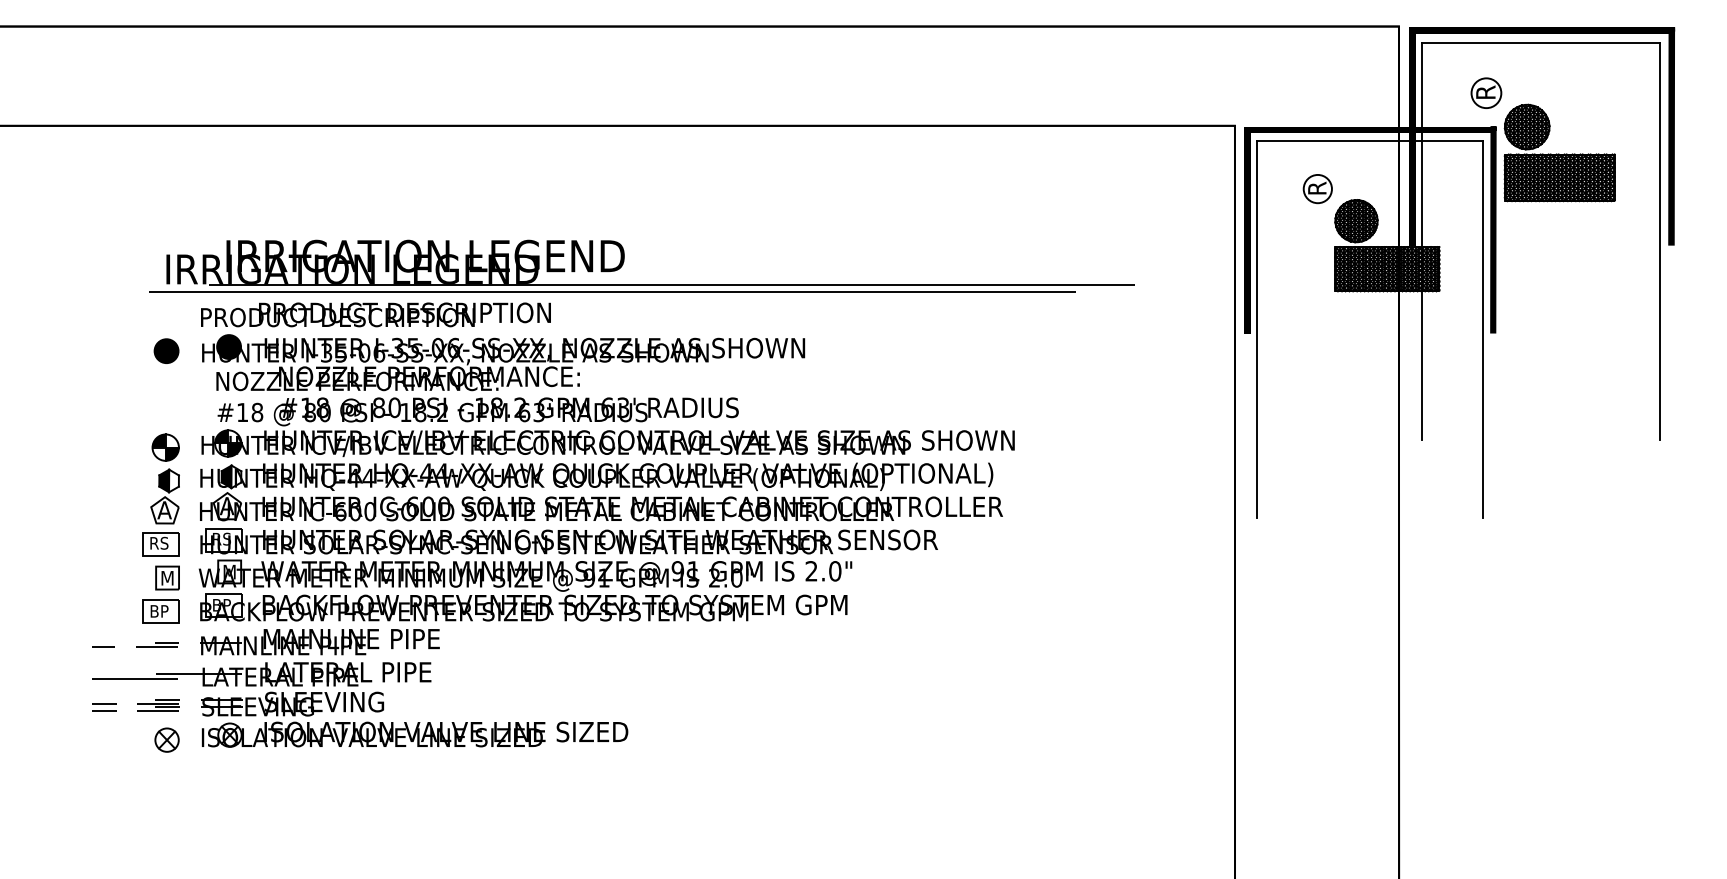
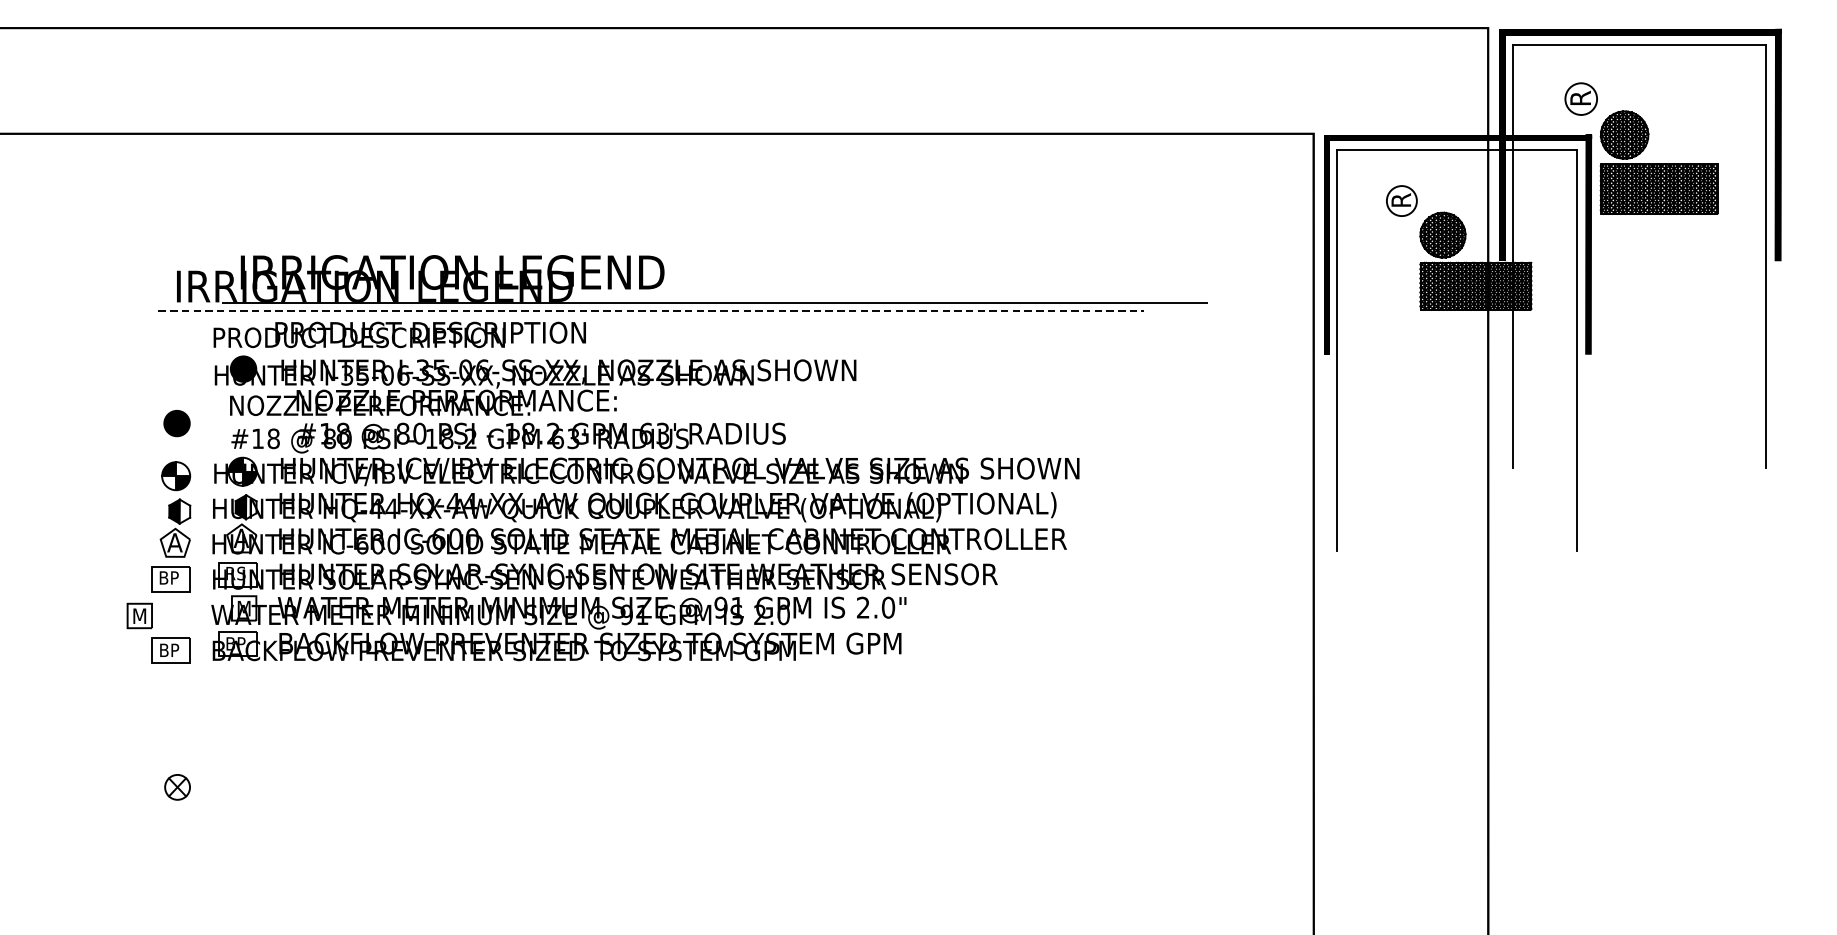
line: (612, 292) -> (651, 311), solid -> dashed
part: (166, 350) -> (176, 422), moved
text: (160, 542) -> (170, 577), RS -> BP
part: (167, 577) -> (139, 615), moved
part: (360, 688) -> (383, 732), removed

